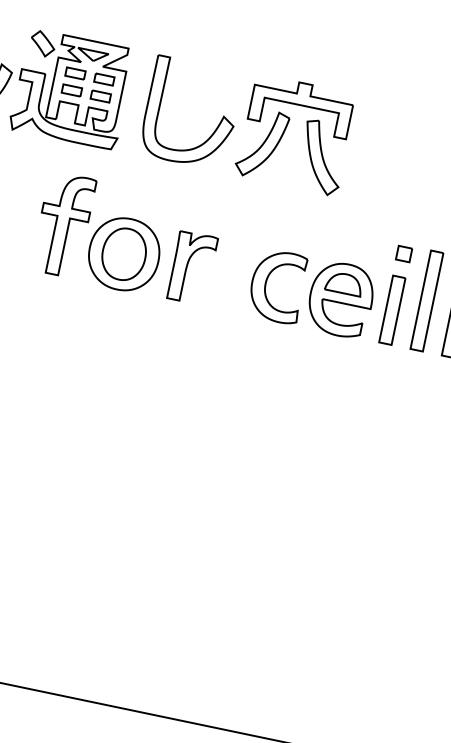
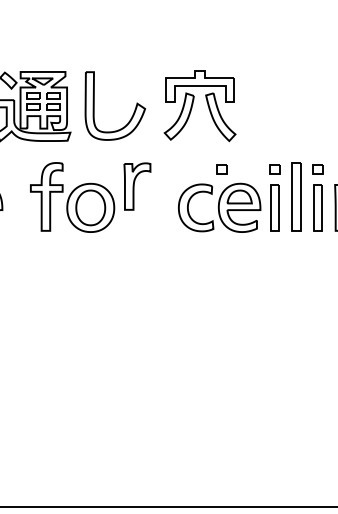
part: (286, 130) -> (193, 104), moved
part: (326, 238) -> (221, 169), added
part: (192, 267) -> (137, 186), moved

